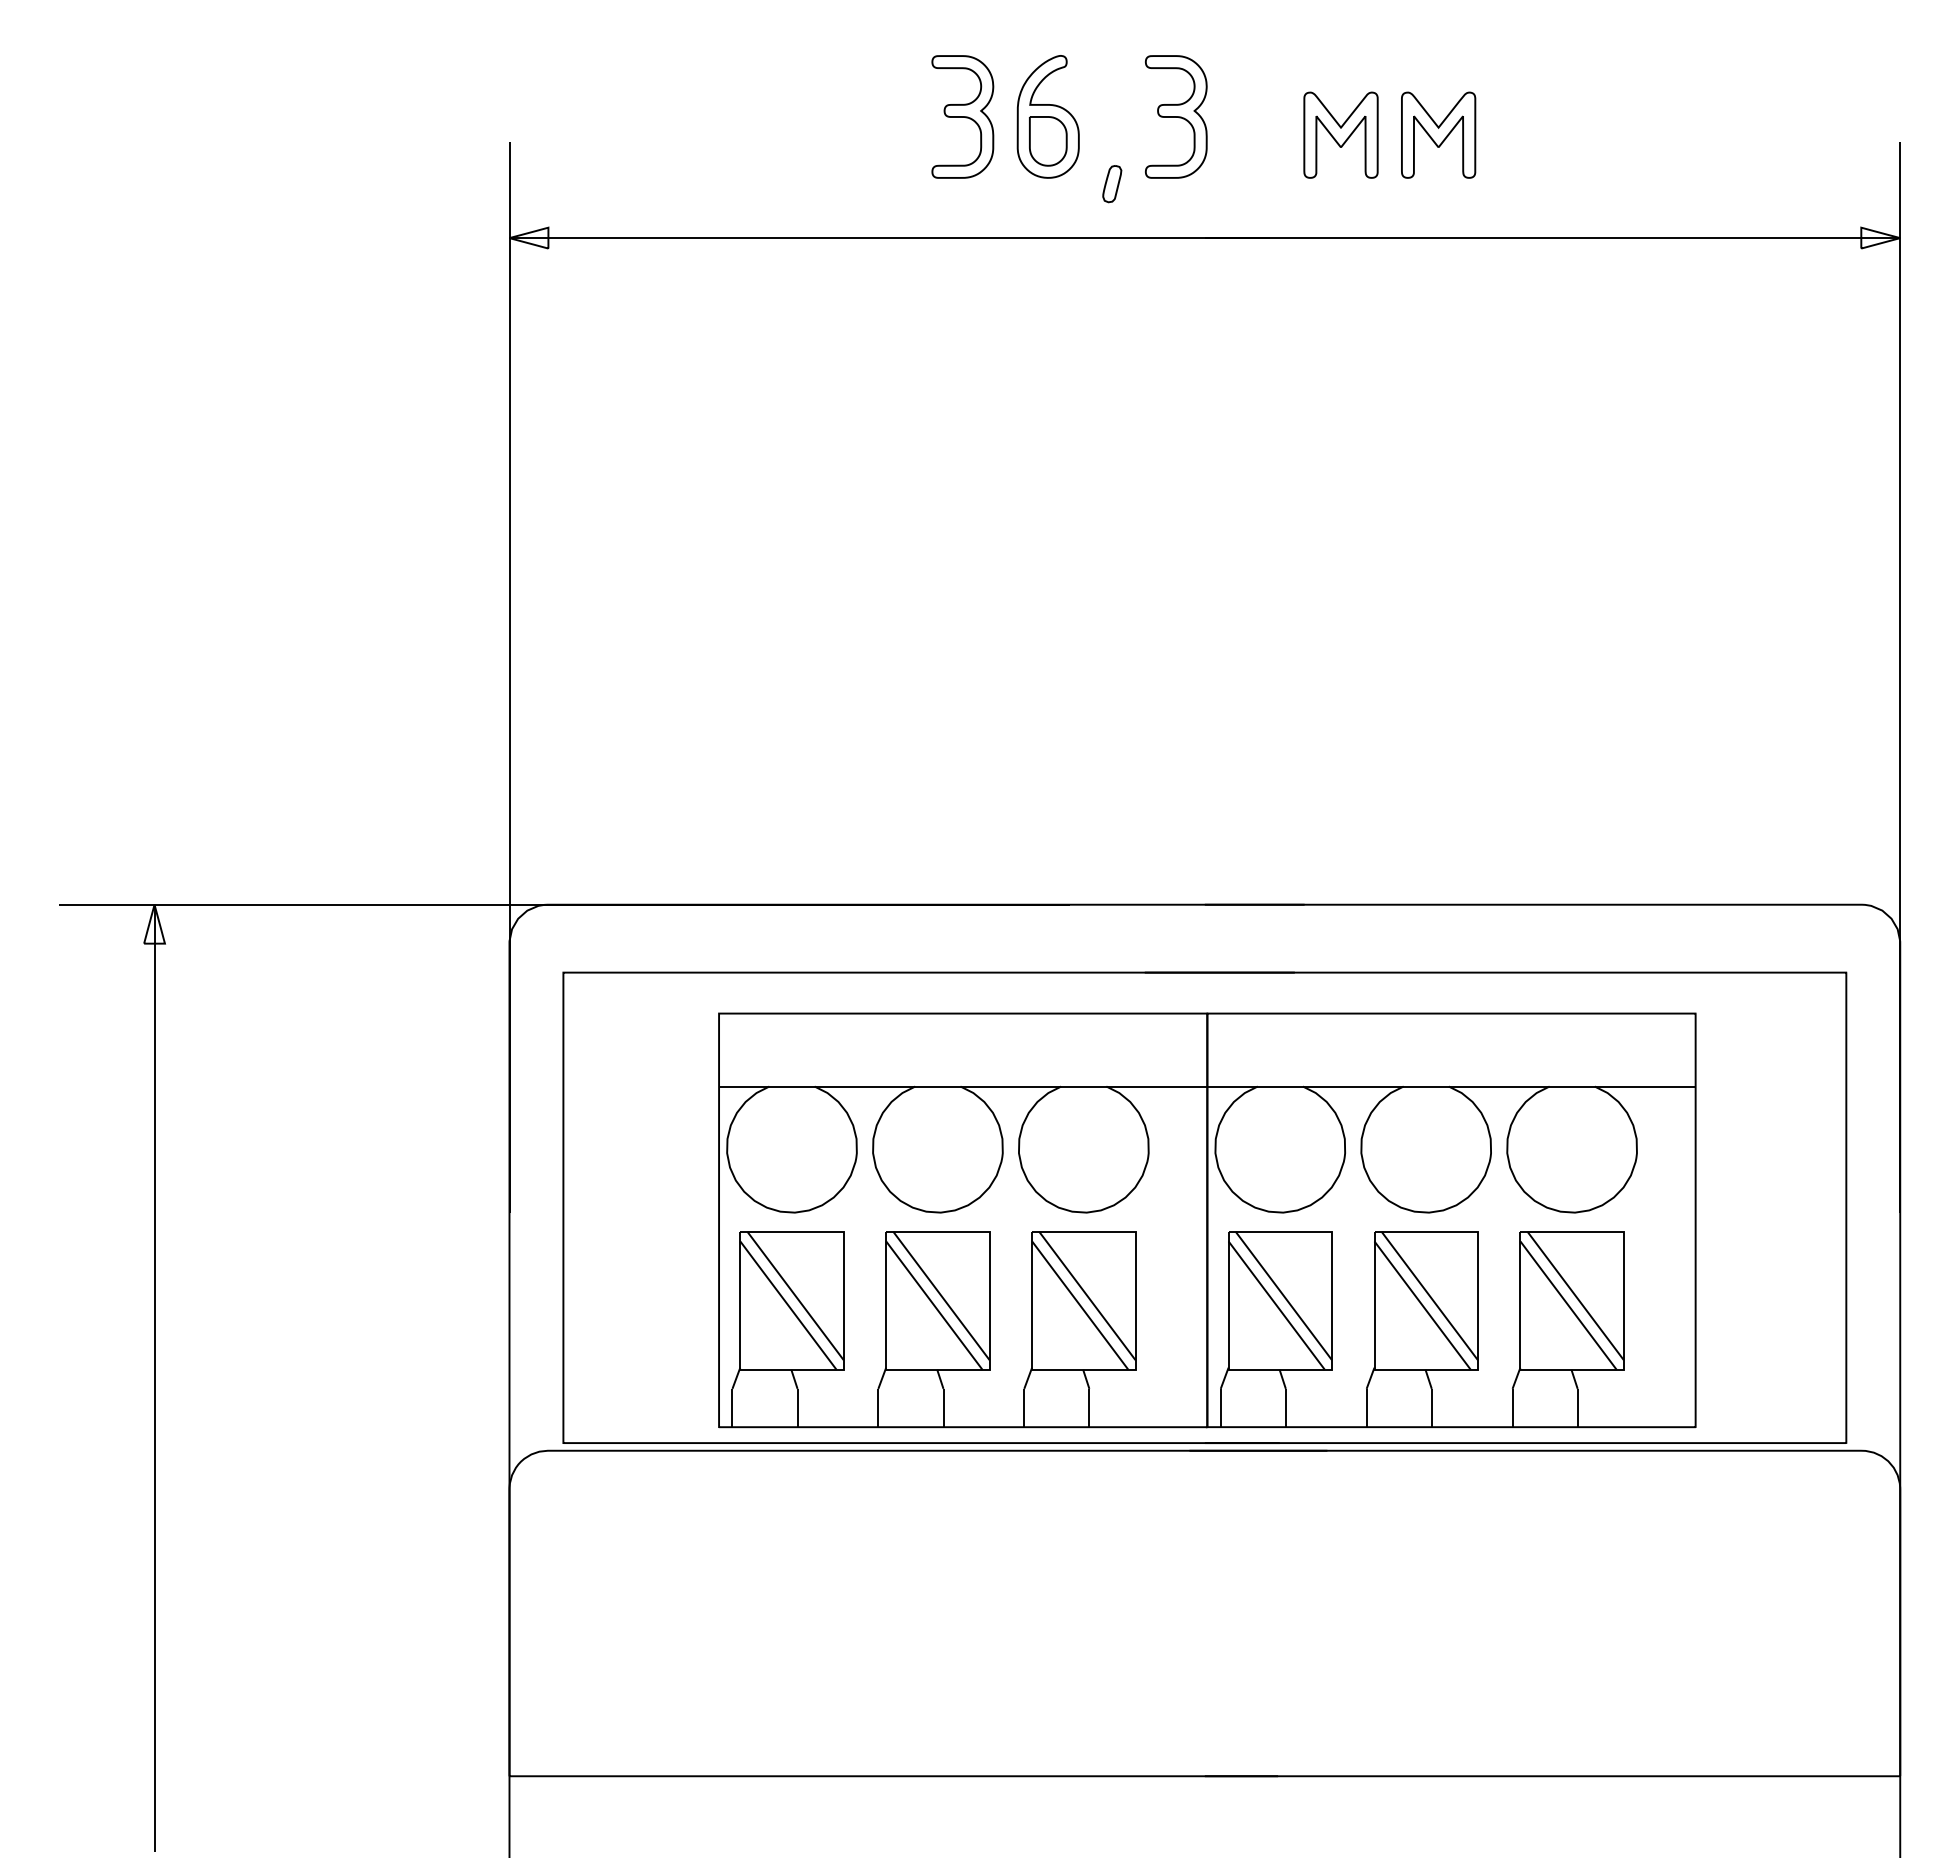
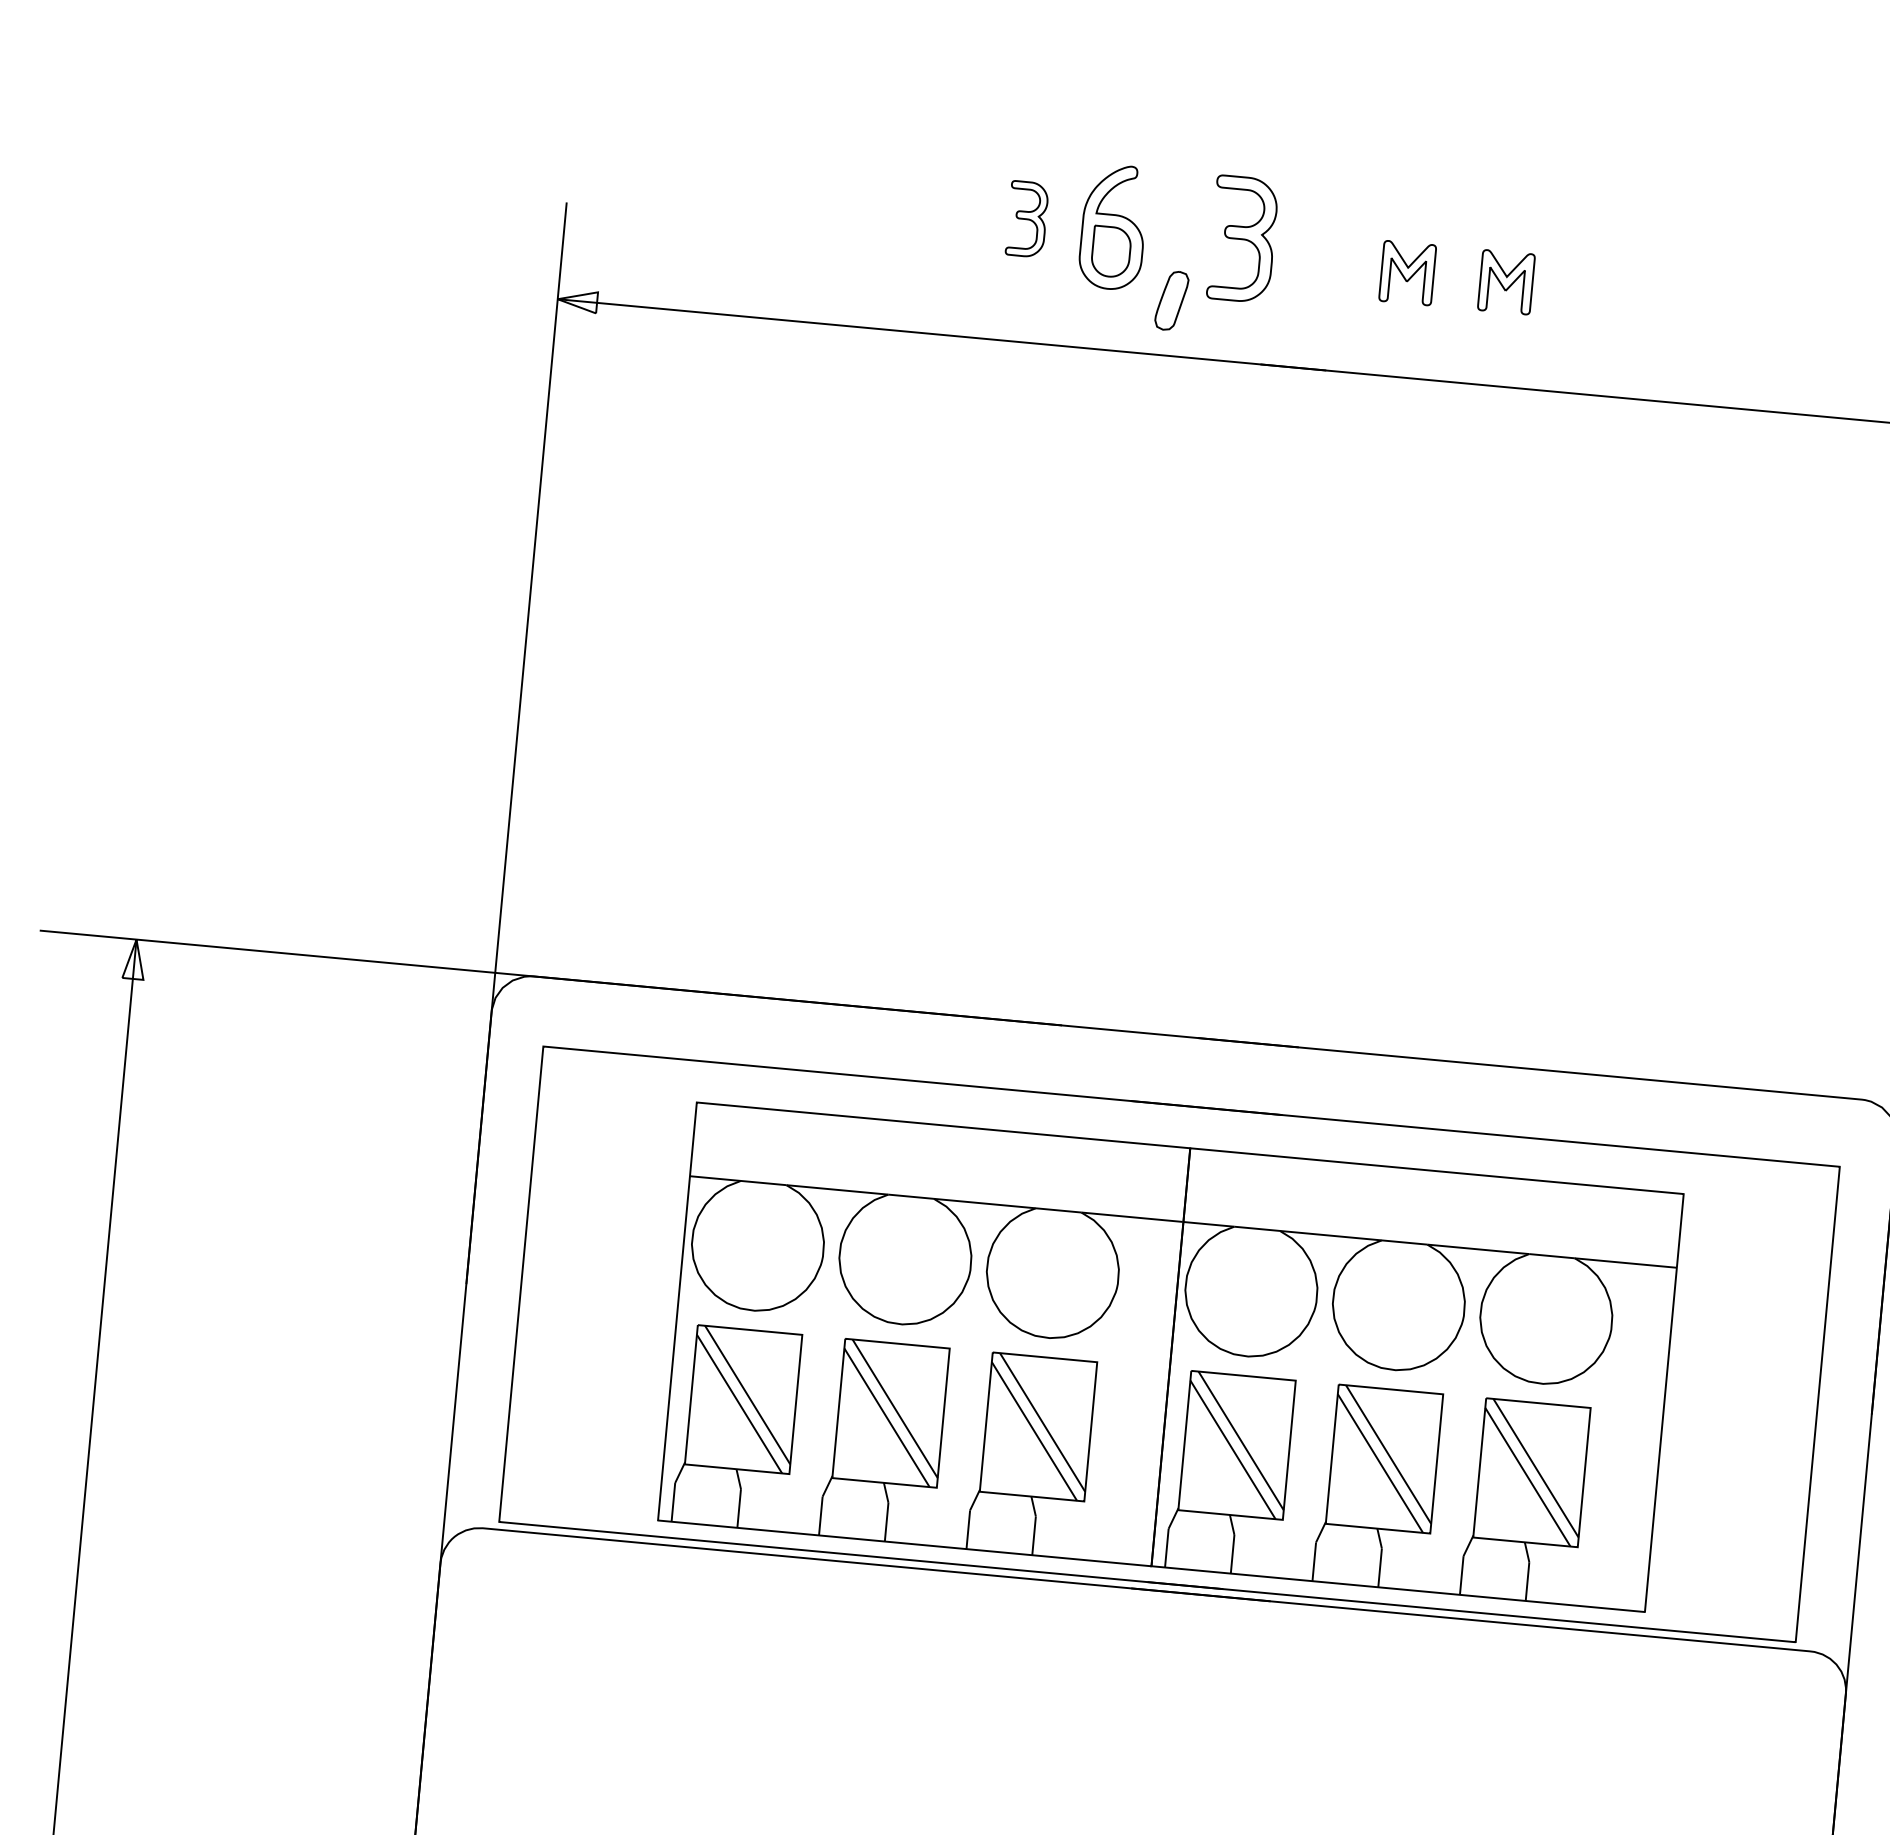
part: (962, 116) -> (1026, 218), size x0.6
part: (1340, 134) -> (1407, 272), size x0.7
part: (1438, 134) -> (1506, 281), size x0.7
part: (1112, 184) -> (1172, 301), size x1.6

